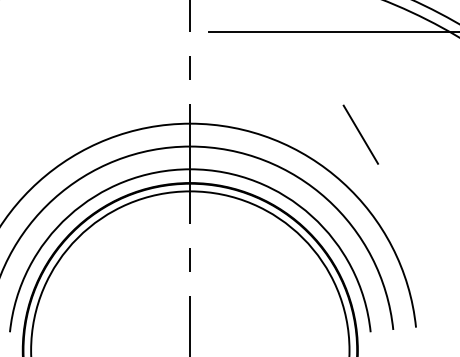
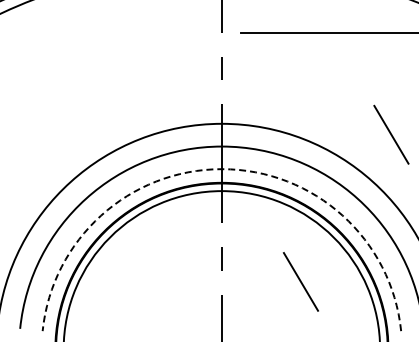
arc: (190, 169) -> (222, 169), solid -> dashed
line: (269, 282) -> (300, 281), added

